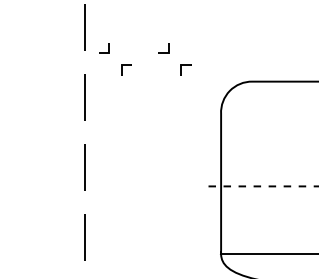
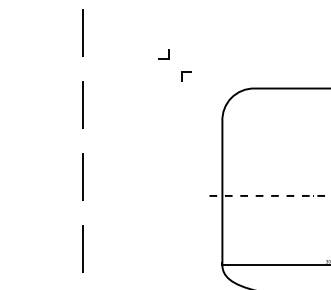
part: (110, 53) -> (108, 59), removed

